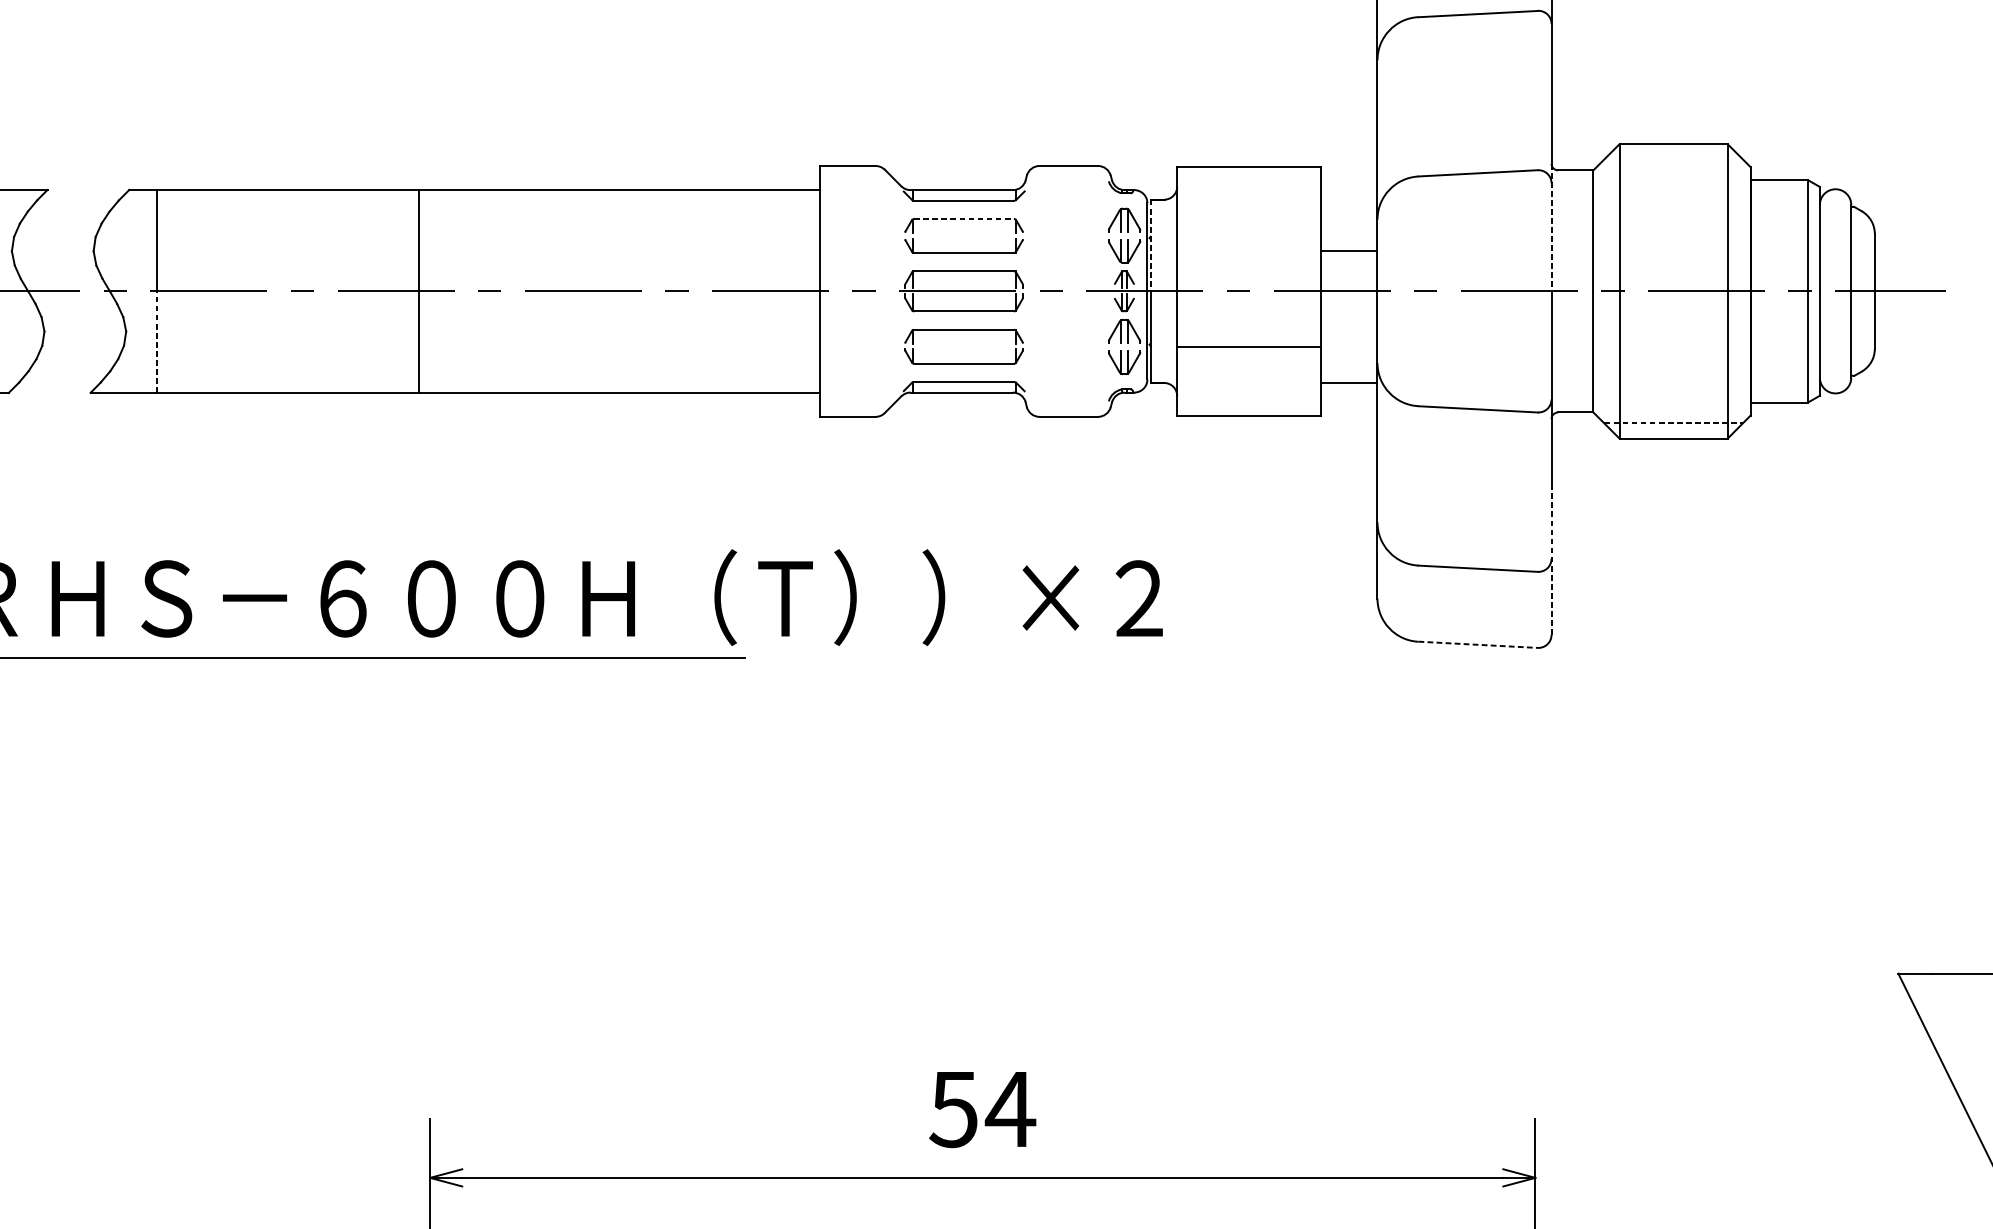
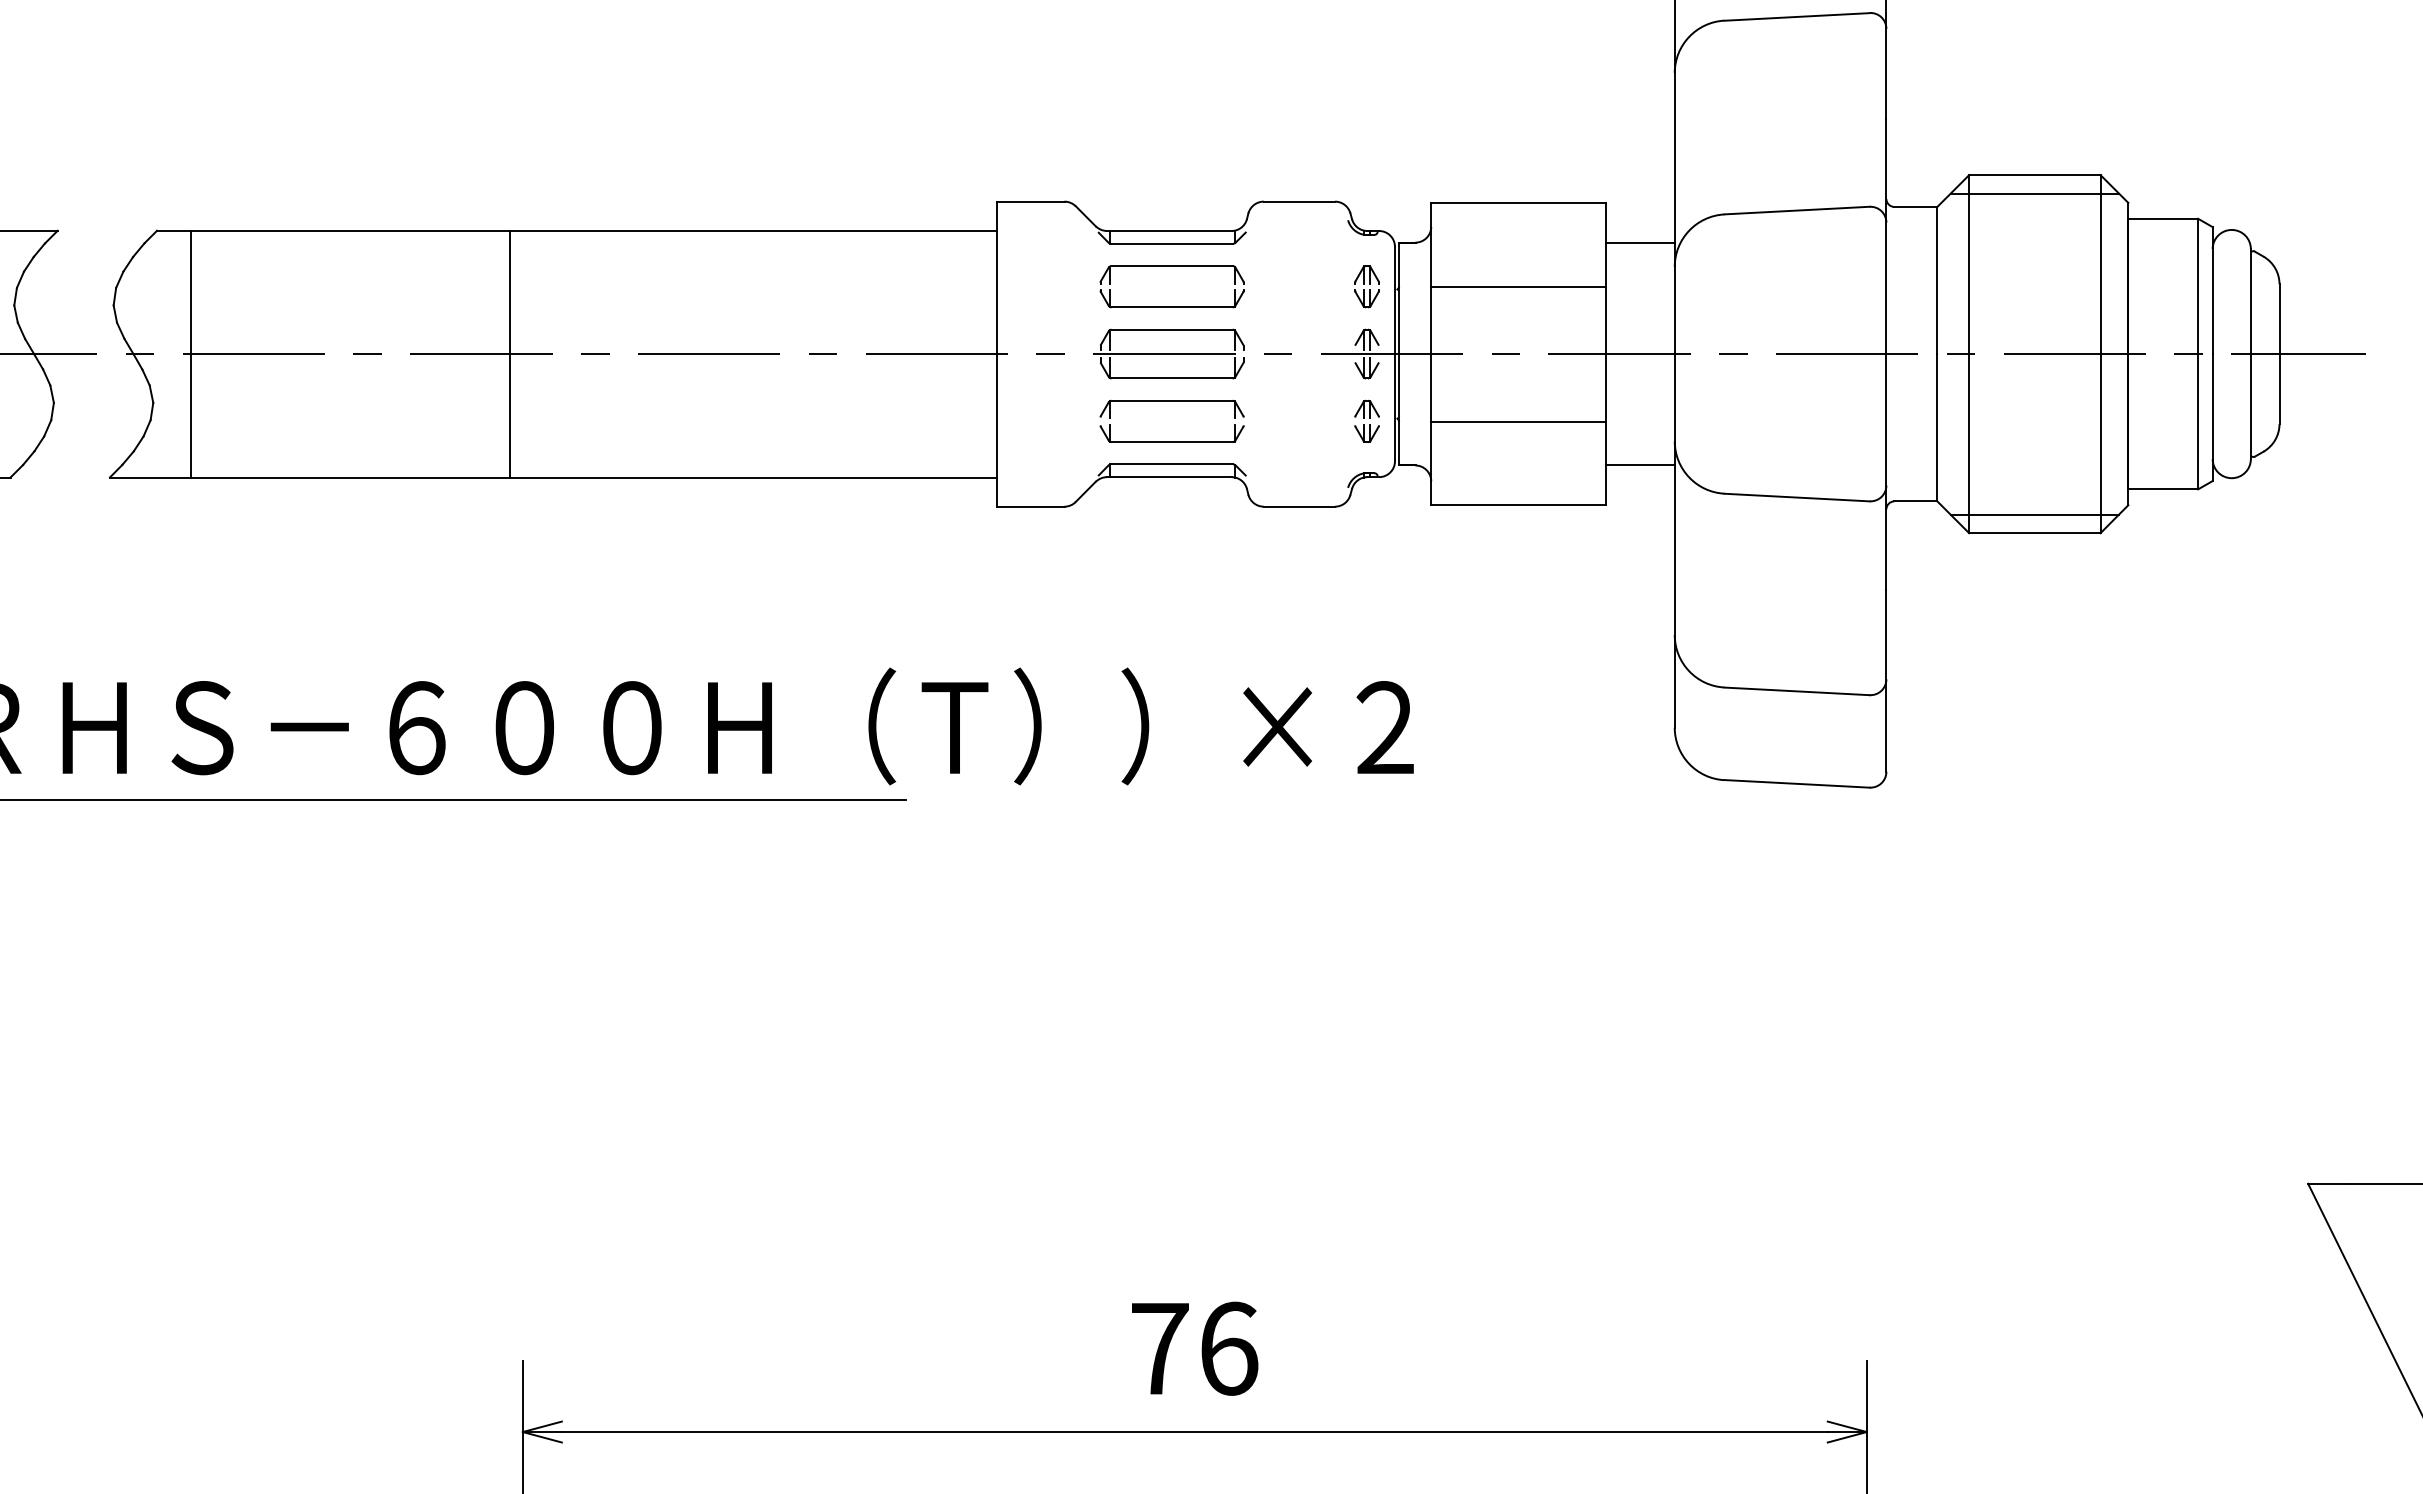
line: (1673, 159) -> (2034, 193), added
line: (964, 219) -> (1172, 266), dashed -> solid
line: (1551, 227) -> (1886, 276), dashed -> solid
part: (1123, 235) -> (1366, 286), size x0.62
line: (1248, 235) -> (1518, 286), added
line: (1151, 245) -> (1399, 298), dashed -> solid
line: (1349, 250) -> (1640, 242), moved
line: (157, 341) -> (191, 415), dashed -> solid
part: (1123, 345) -> (1366, 420), size x0.62
line: (1674, 423) -> (2035, 514), dashed -> solid
line: (1551, 559) -> (1886, 680), dashed -> solid
line: (1478, 644) -> (1797, 783), dashed -> solid
text: (982, 1109) -> (1194, 1348), 54 -> 76

